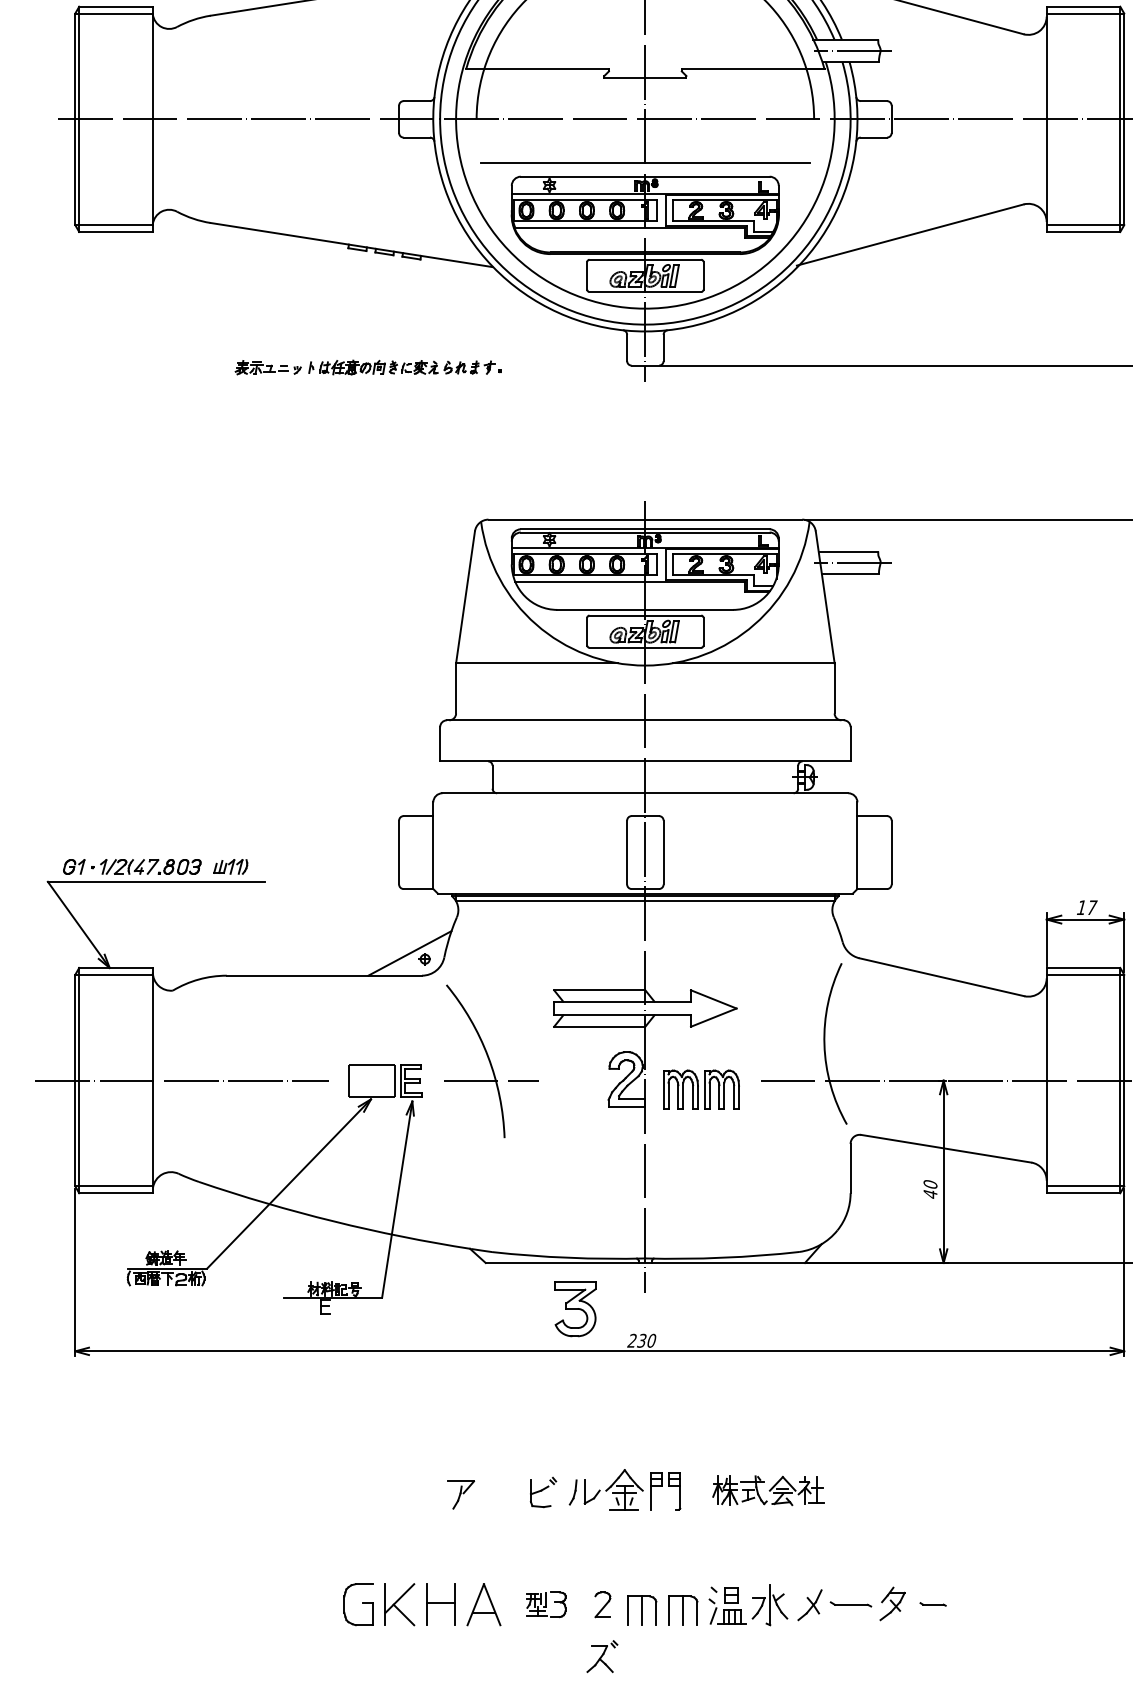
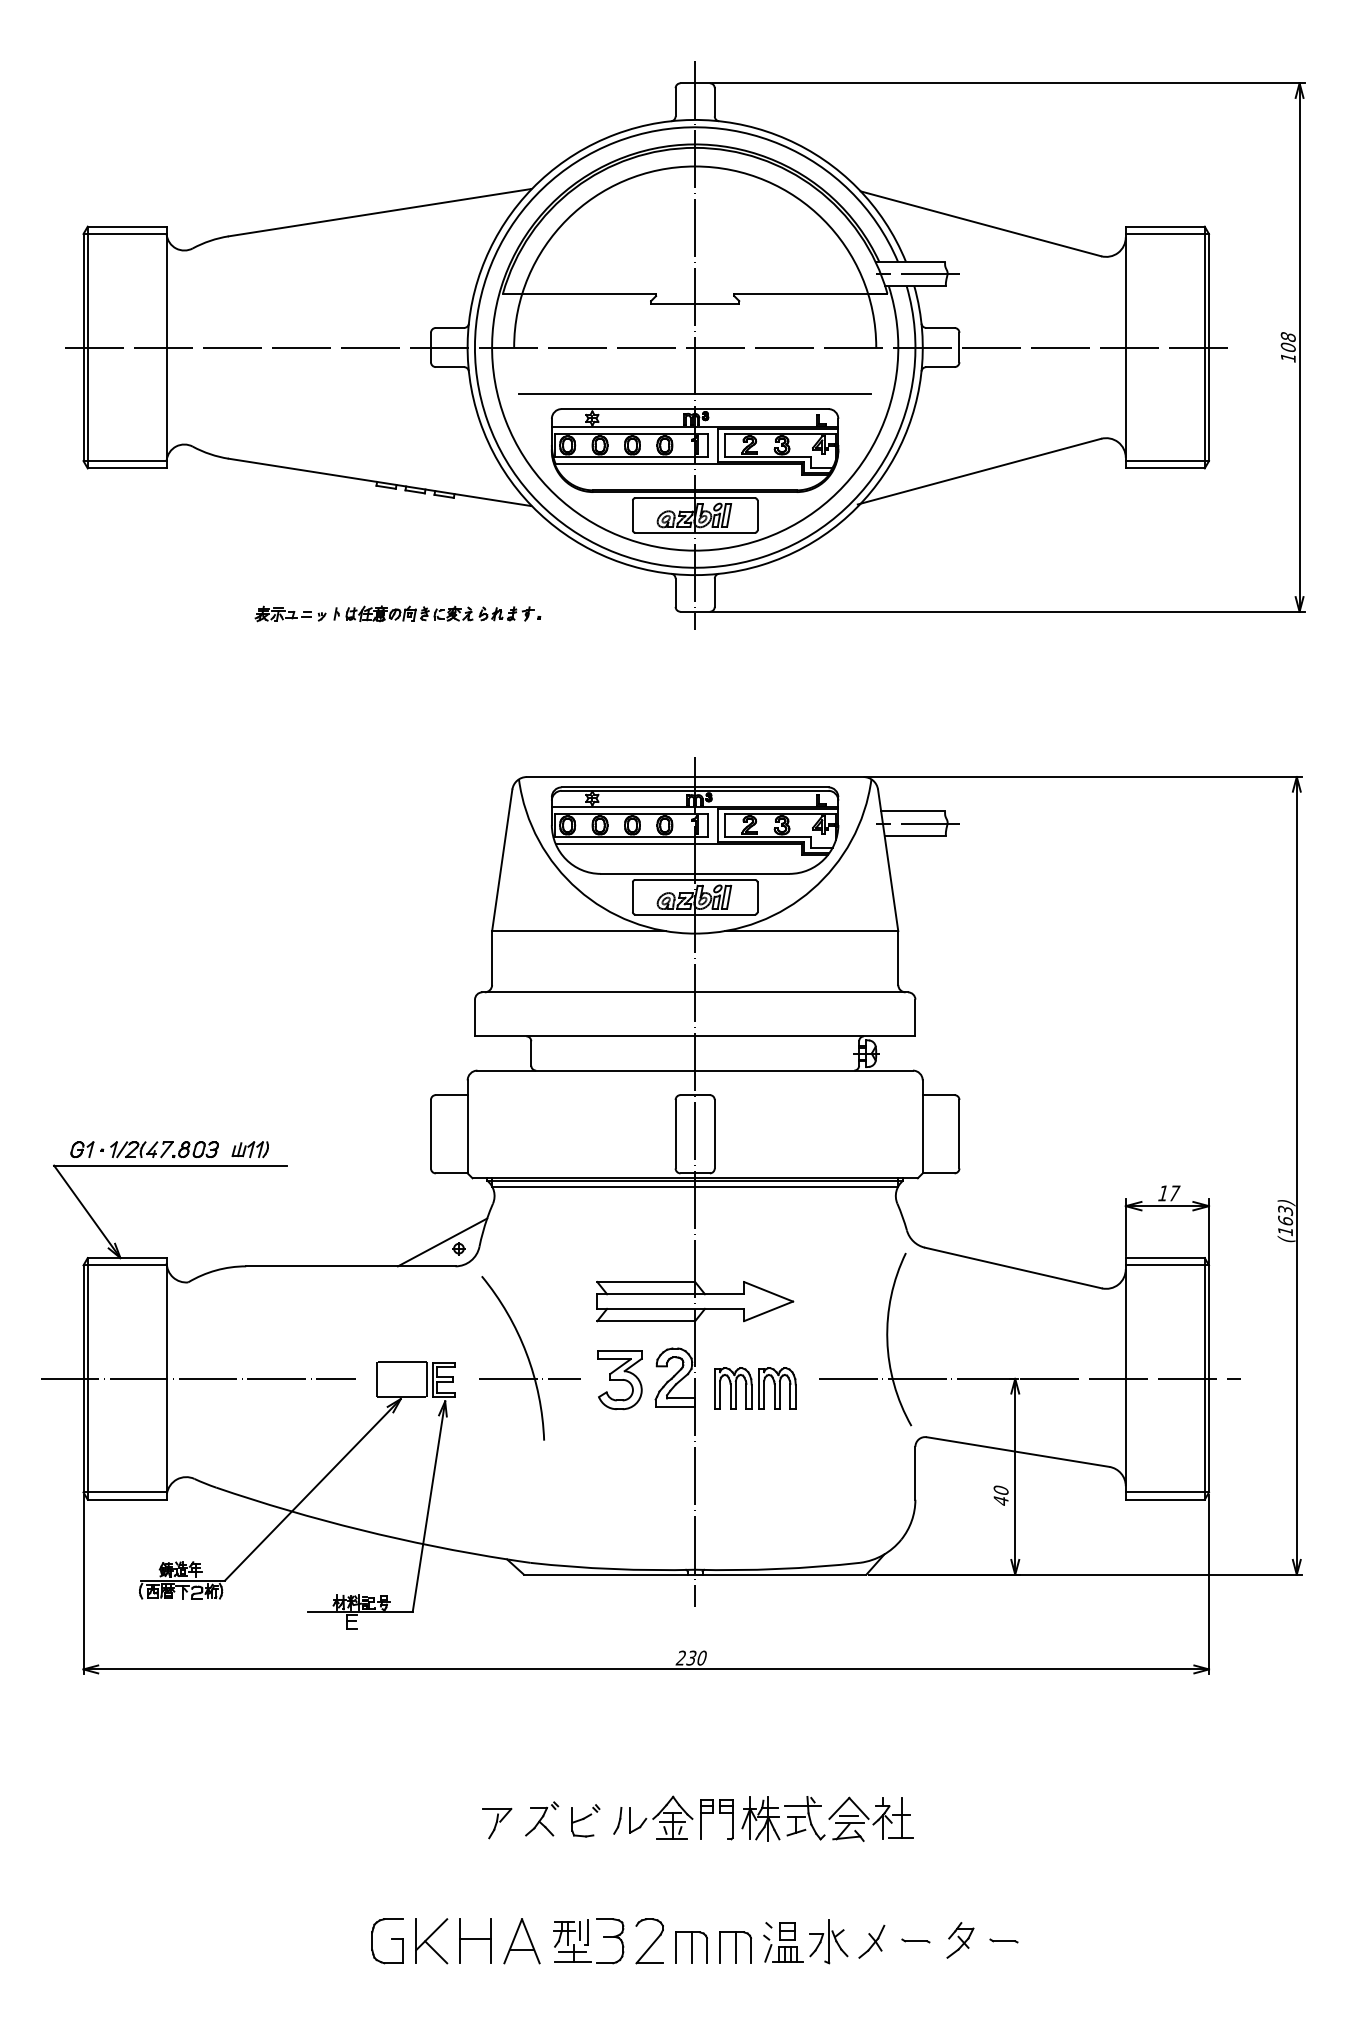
part: (574, 1309) -> (619, 1380), moved
part: (768, 1490) -> (827, 1818), size x1.43
part: (850, 1603) -> (915, 1940), size x0.62
part: (545, 1604) -> (588, 1941), size x1.67
part: (602, 1604) -> (649, 1941), size x1.67
part: (602, 1656) -> (542, 1818), moved

